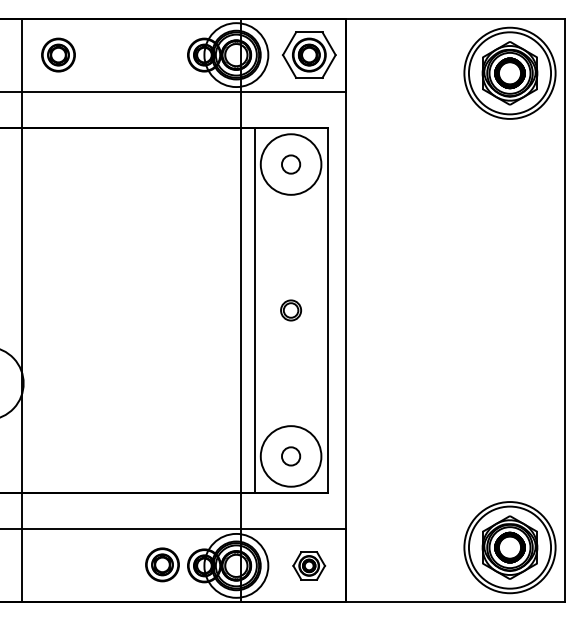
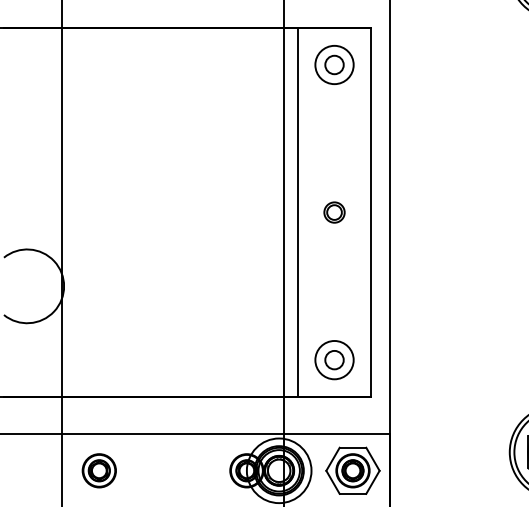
circle: (291, 164) -> (334, 64), size x0.62
circle: (291, 456) -> (334, 360), size x0.62
part: (162, 564) -> (99, 470), moved
part: (308, 565) -> (352, 470), size x1.67

